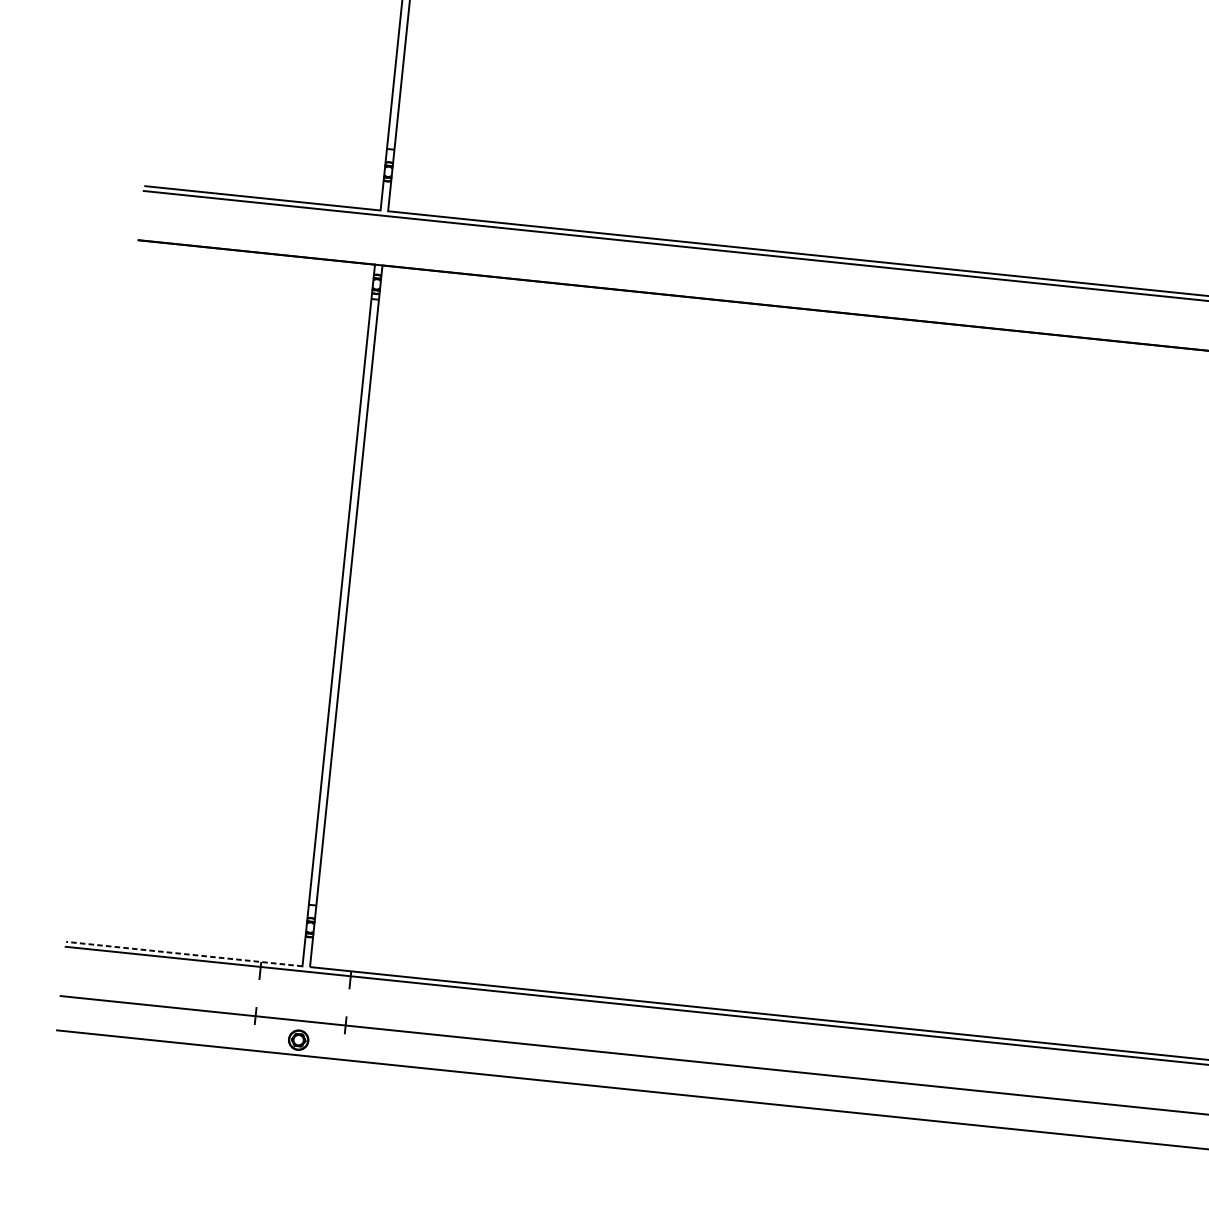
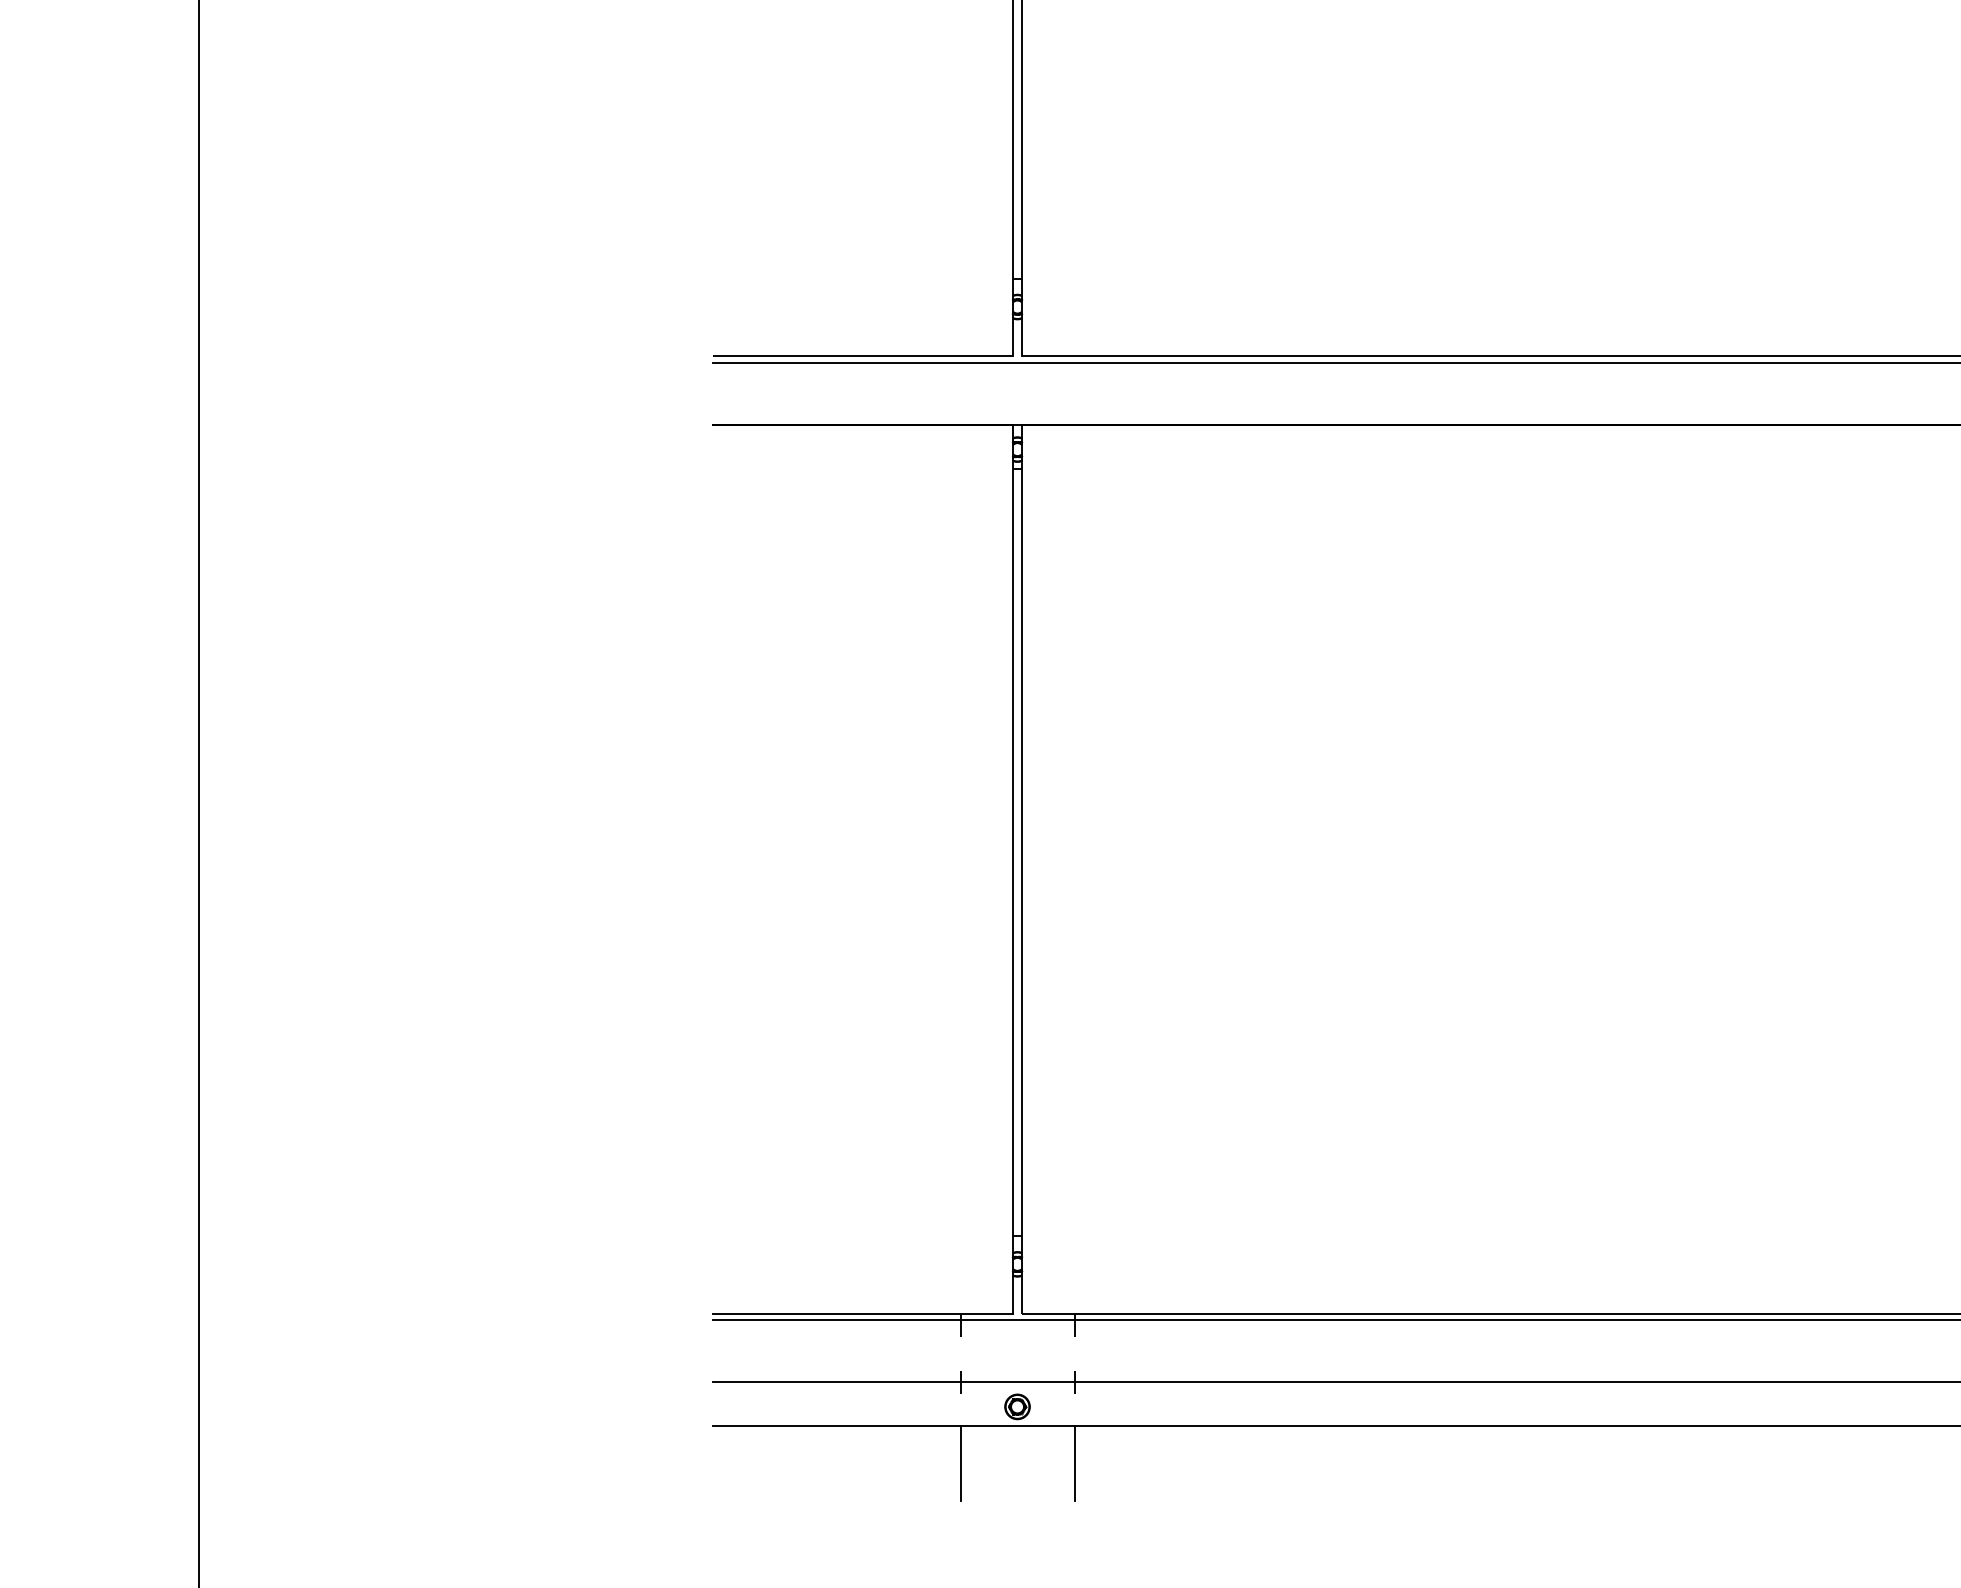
line: (184, 953) -> (863, 1313), dashed -> solid
line: (249, 1080) -> (960, 1463), added
line: (339, 1089) -> (1074, 1463), added

